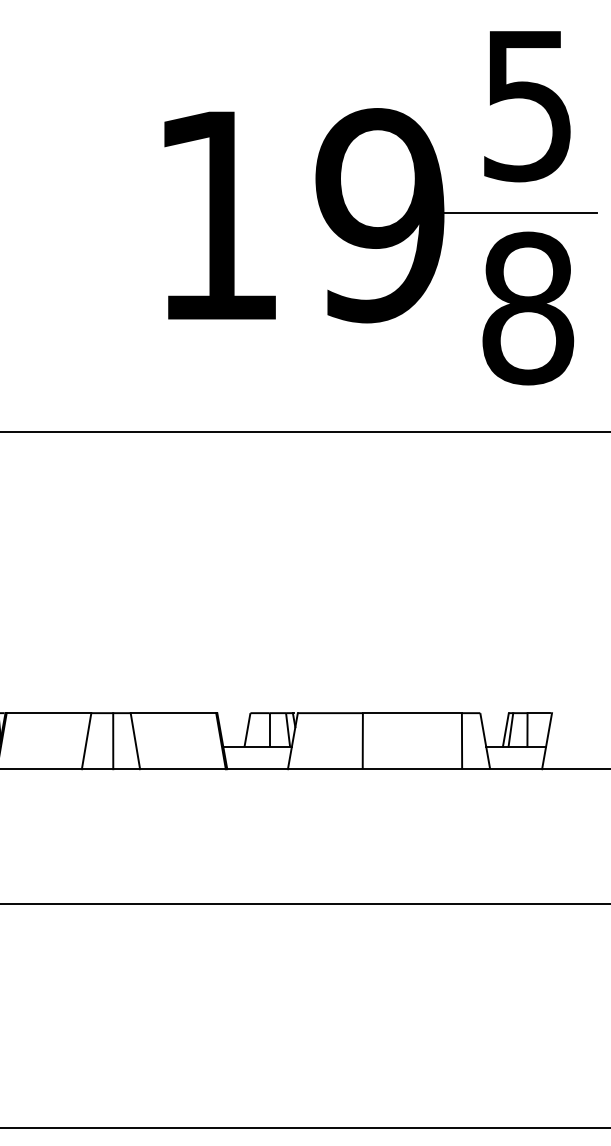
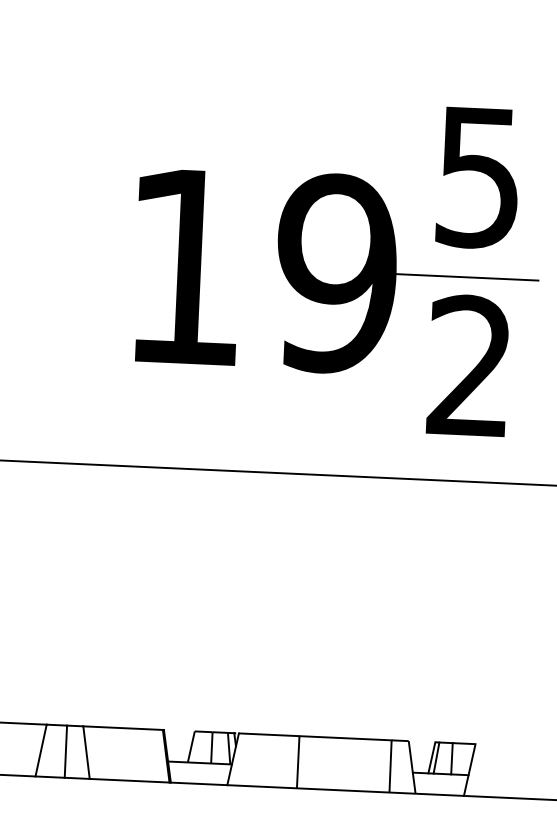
text: (528, 308) -> (470, 366), 8 -> 2

